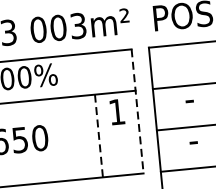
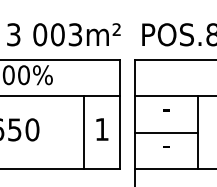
line: (138, 111) -> (120, 114), dashed -> solid
text: (117, 112) -> (102, 129), moved
line: (99, 135) -> (84, 132), dashed -> solid

